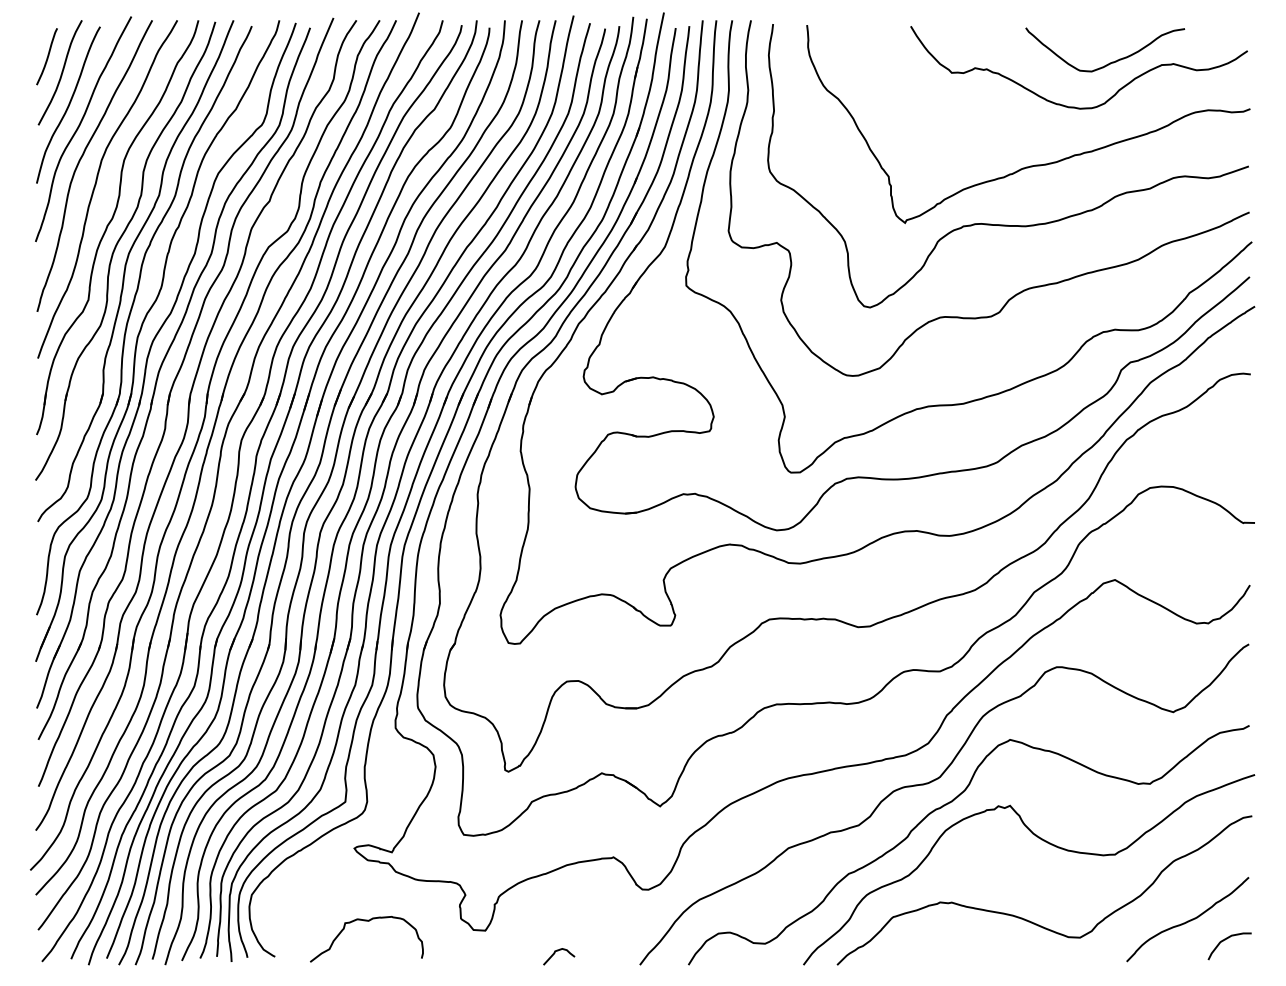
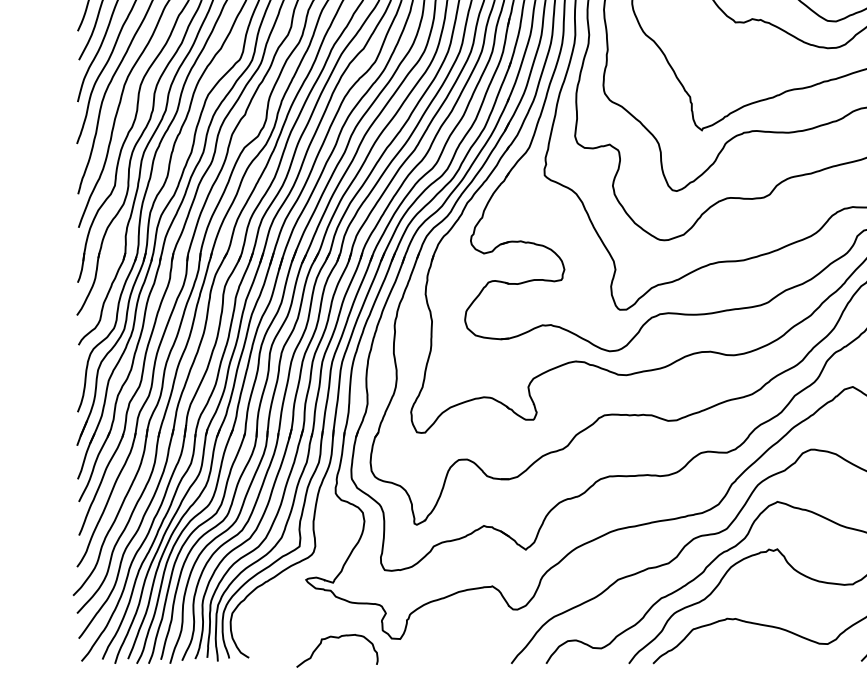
curve: (366, 921) -> (337, 638), moved
curve: (555, 953) -> (450, 655), removed

